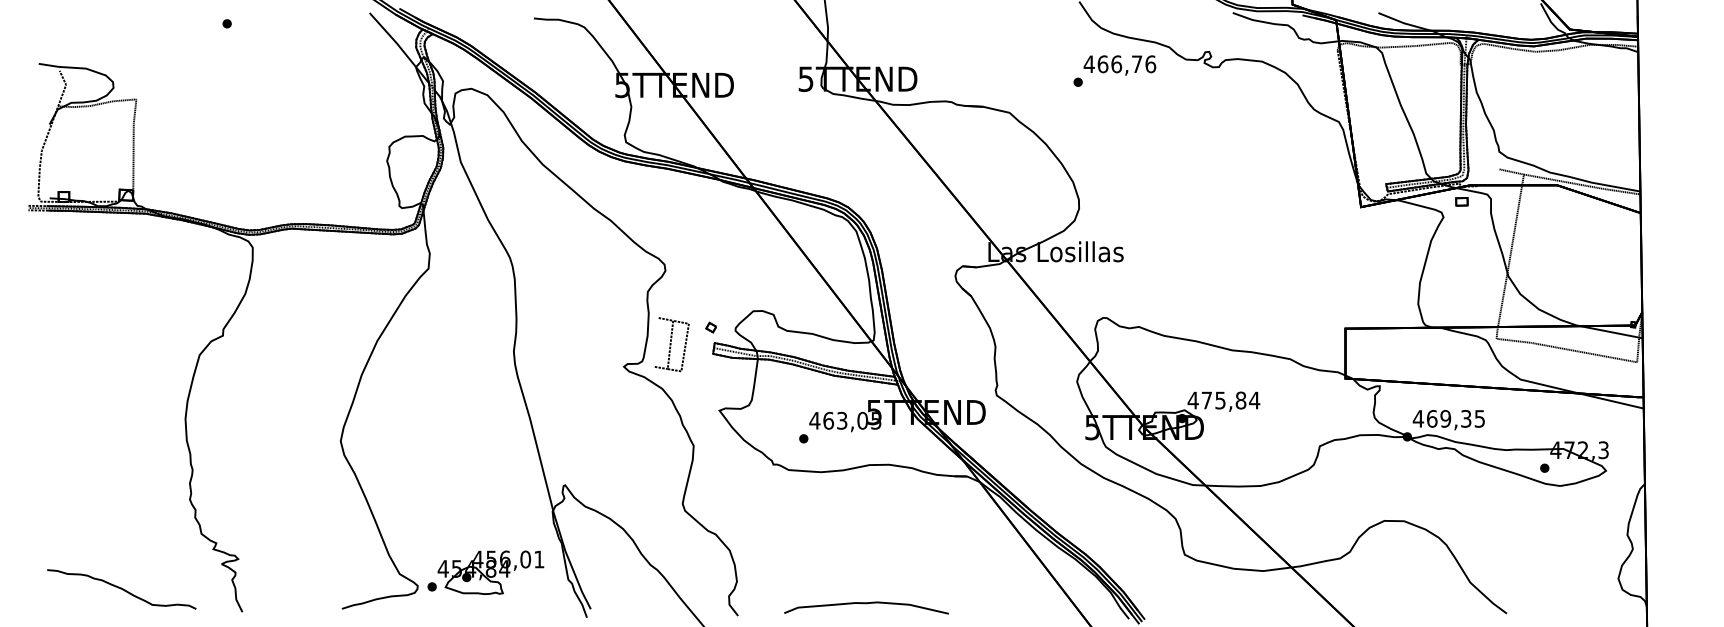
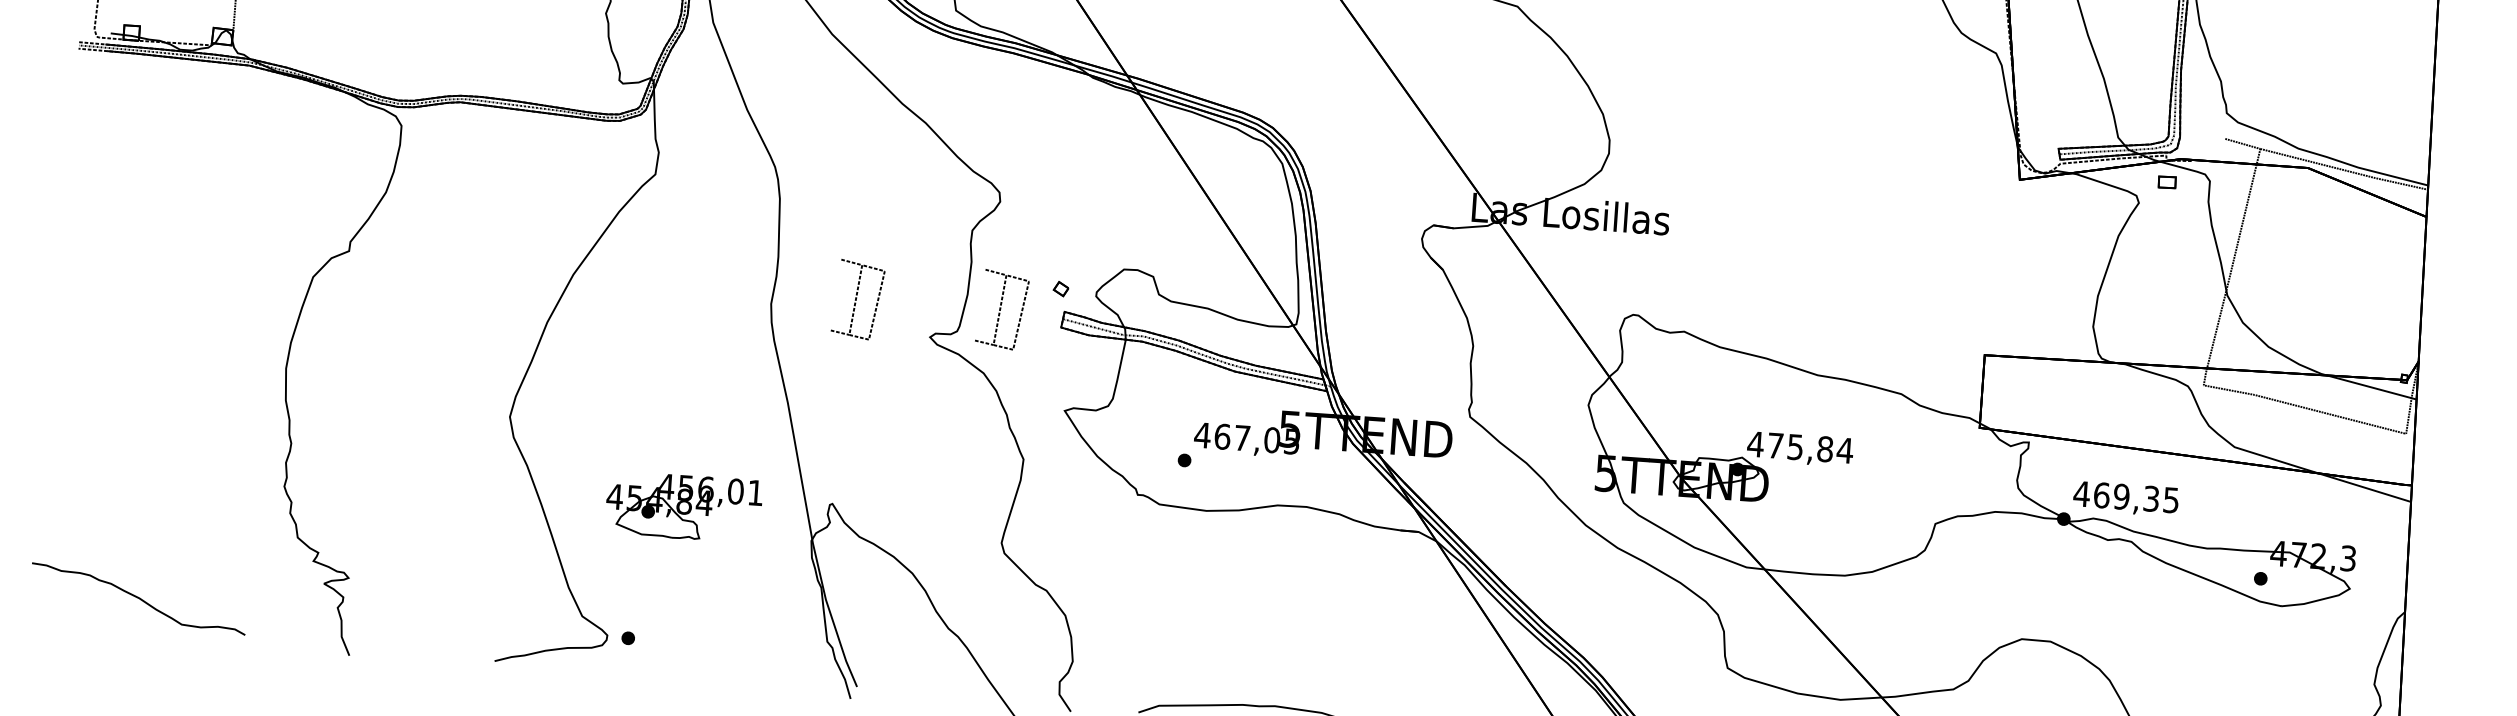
part: (572, 344) -> (857, 299), added
text: (842, 420) -> (1242, 437), 463,05 -> 467,05
part: (490, 572) -> (683, 506), moved
curve: (121, 589) -> (138, 599), moved

